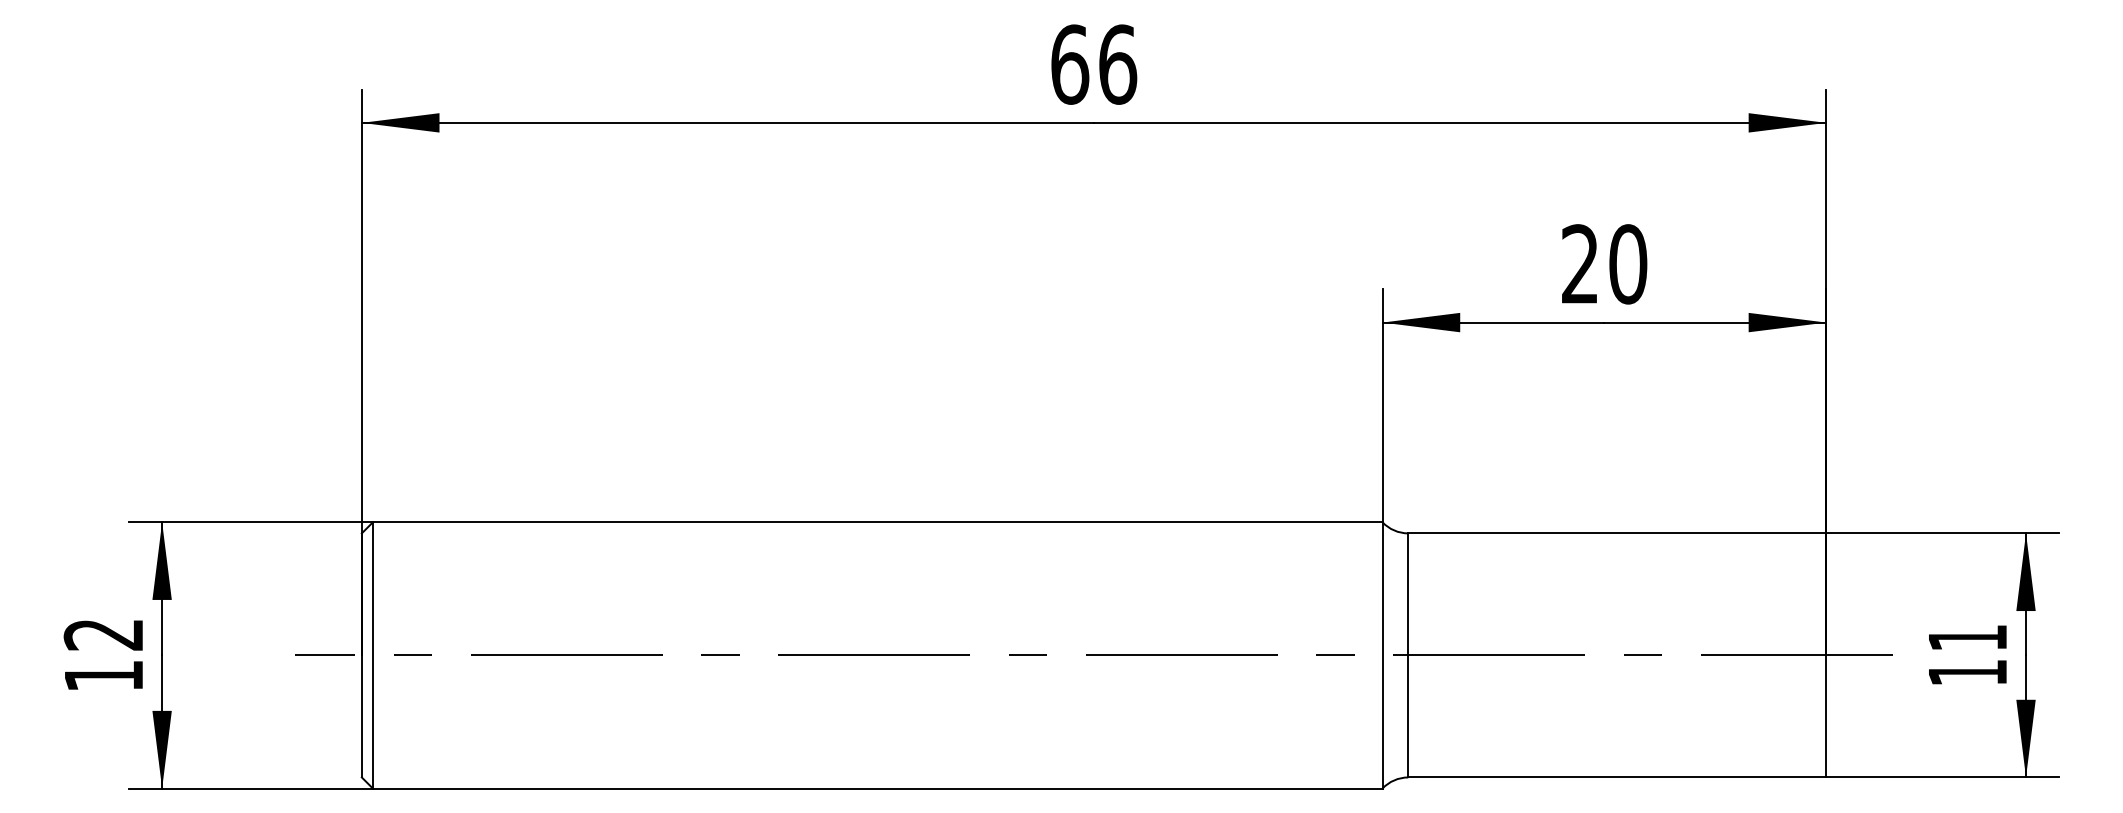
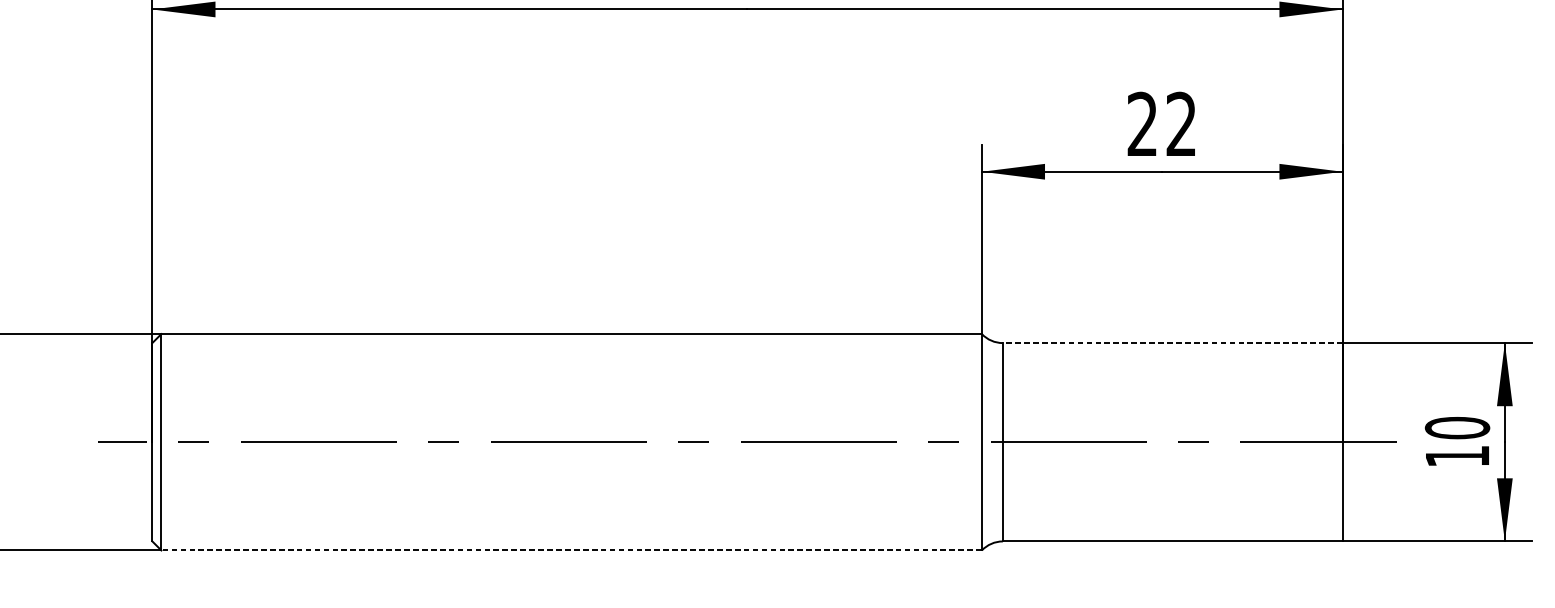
text: (1628, 264) -> (1181, 124), 20 -> 22
line: (1617, 533) -> (1172, 343), solid -> dashed
text: (1967, 637) -> (1457, 427), 11 -> 10
line: (877, 788) -> (571, 550), solid -> dashed

